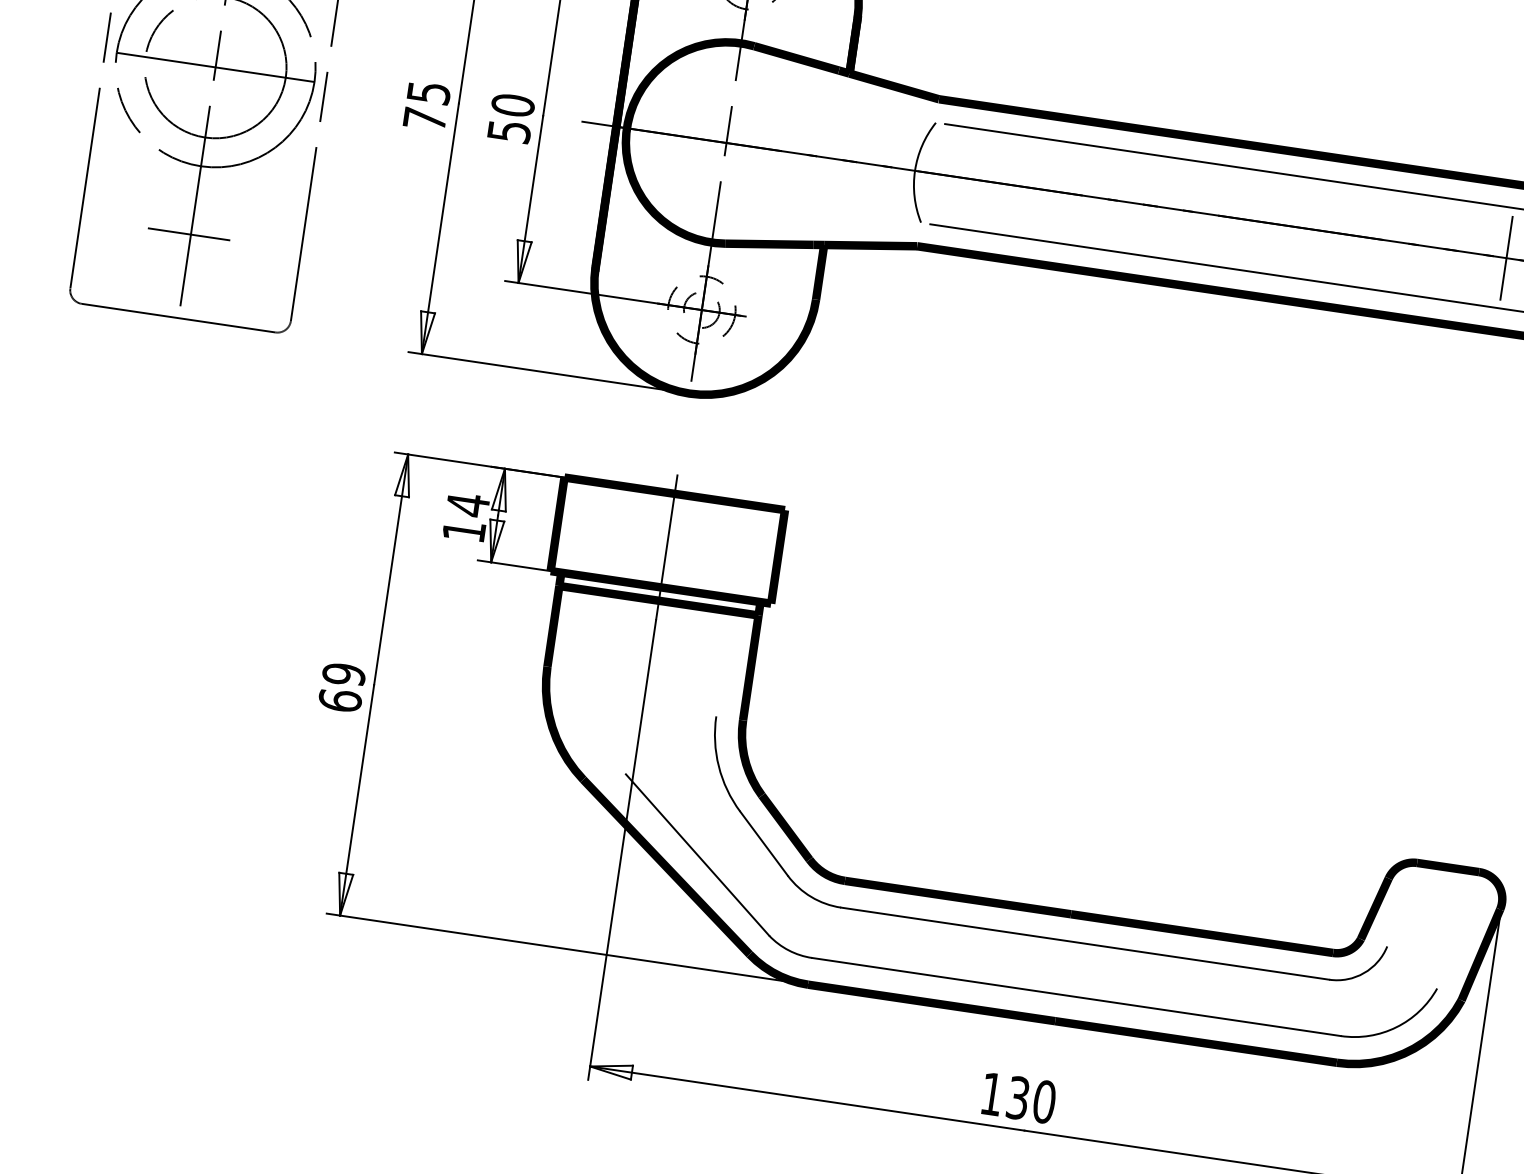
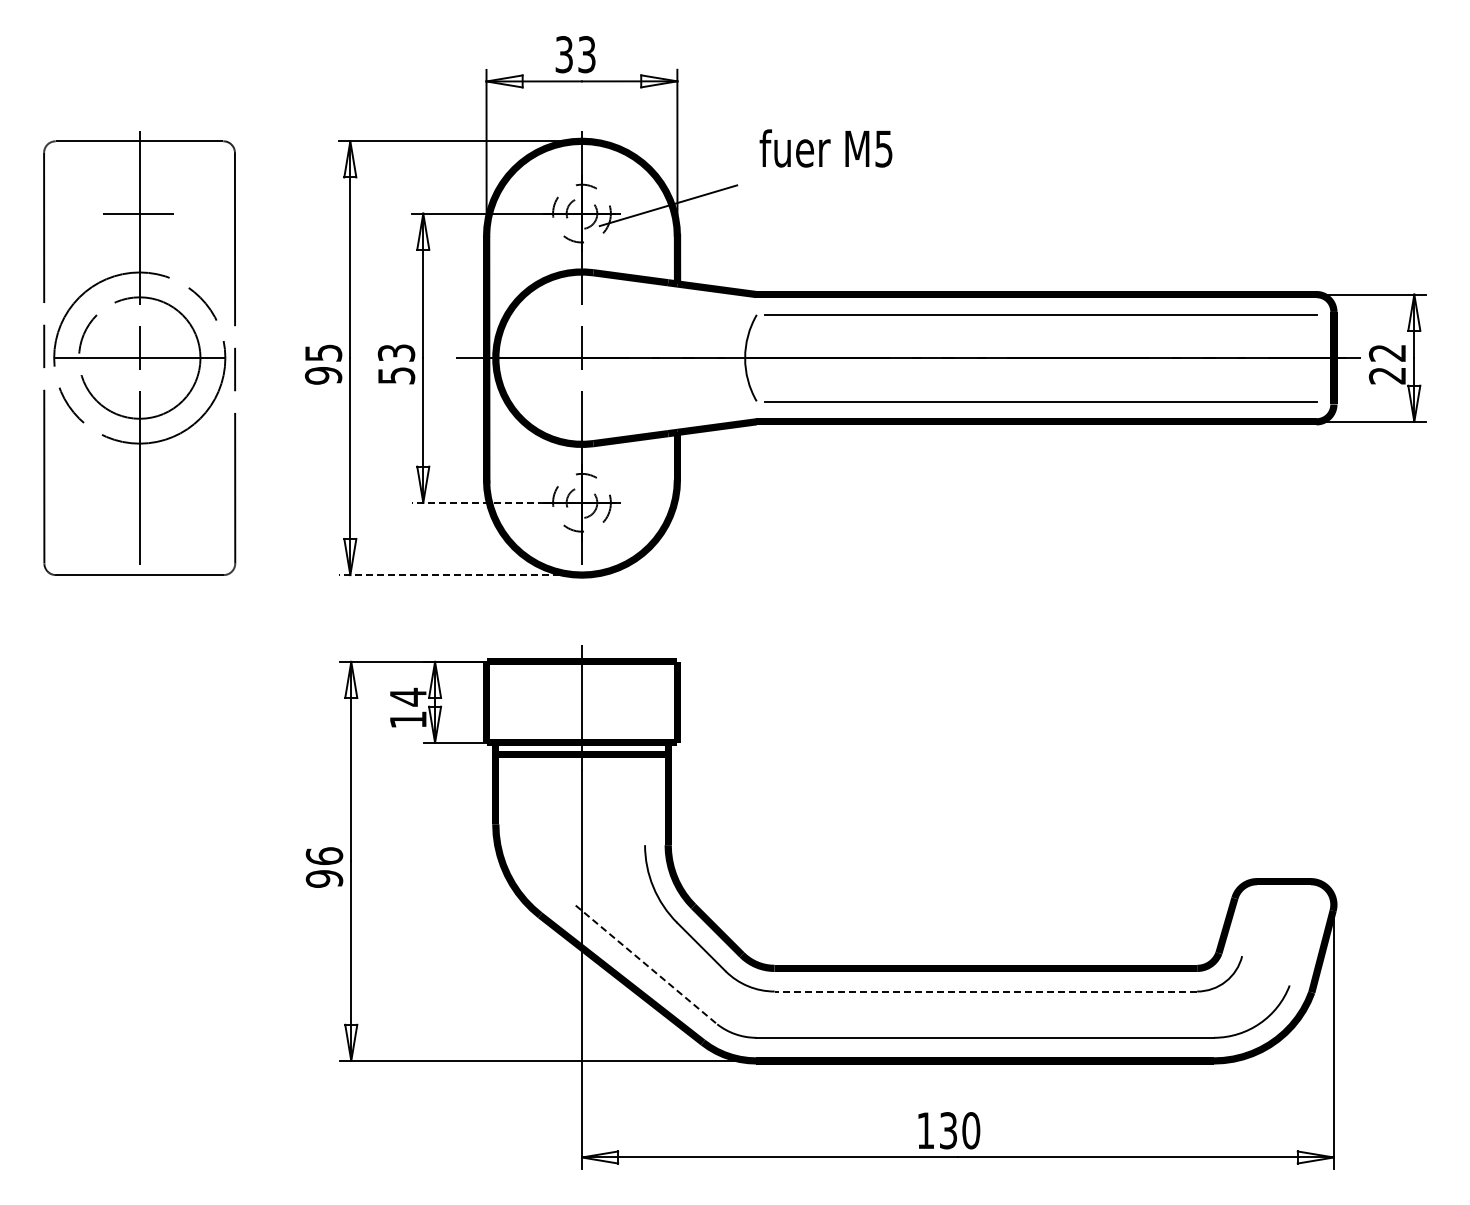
text: (513, 104) -> (396, 352), 50 -> 53
text: (424, 118) -> (323, 375), 75 -> 95
line: (188, 233) -> (137, 502), removed
line: (1506, 258) -> (1257, 358), removed
line: (581, 291) -> (477, 502), solid -> dashed
line: (549, 373) -> (460, 575), solid -> dashed
text: (342, 687) -> (324, 867), 69 -> 96
line: (697, 855) -> (646, 965), solid -> dashed
line: (1084, 943) -> (985, 991), solid -> dashed

